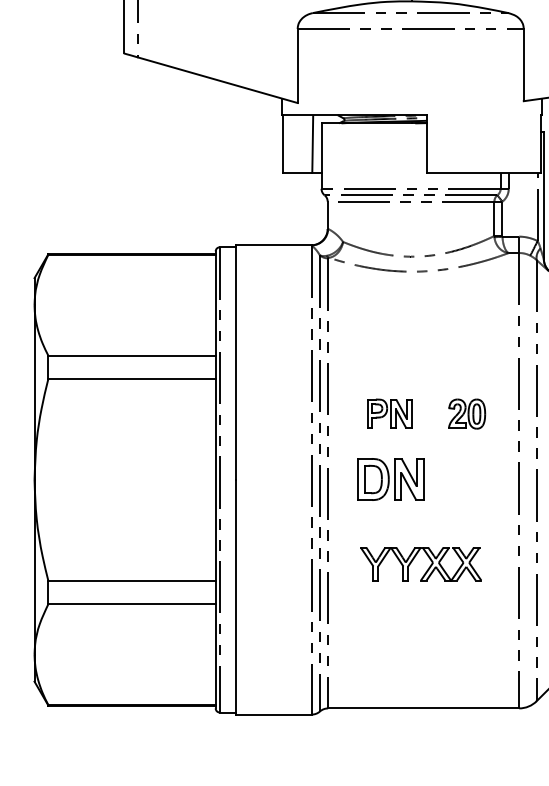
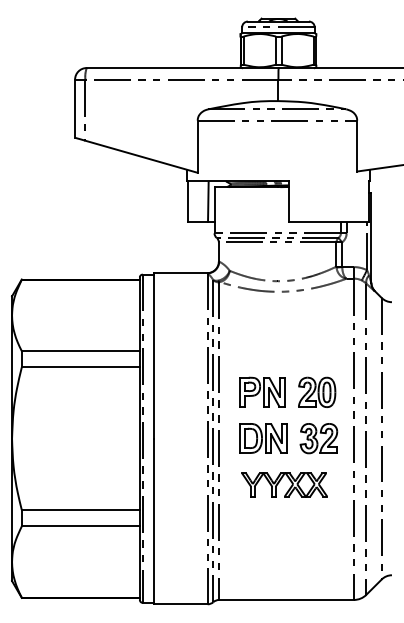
part: (389, 412) -> (262, 391), size x1.43
part: (467, 412) -> (317, 391), size x1.43
part: (468, 479) -> (318, 438), added
part: (420, 563) -> (284, 484), moved

